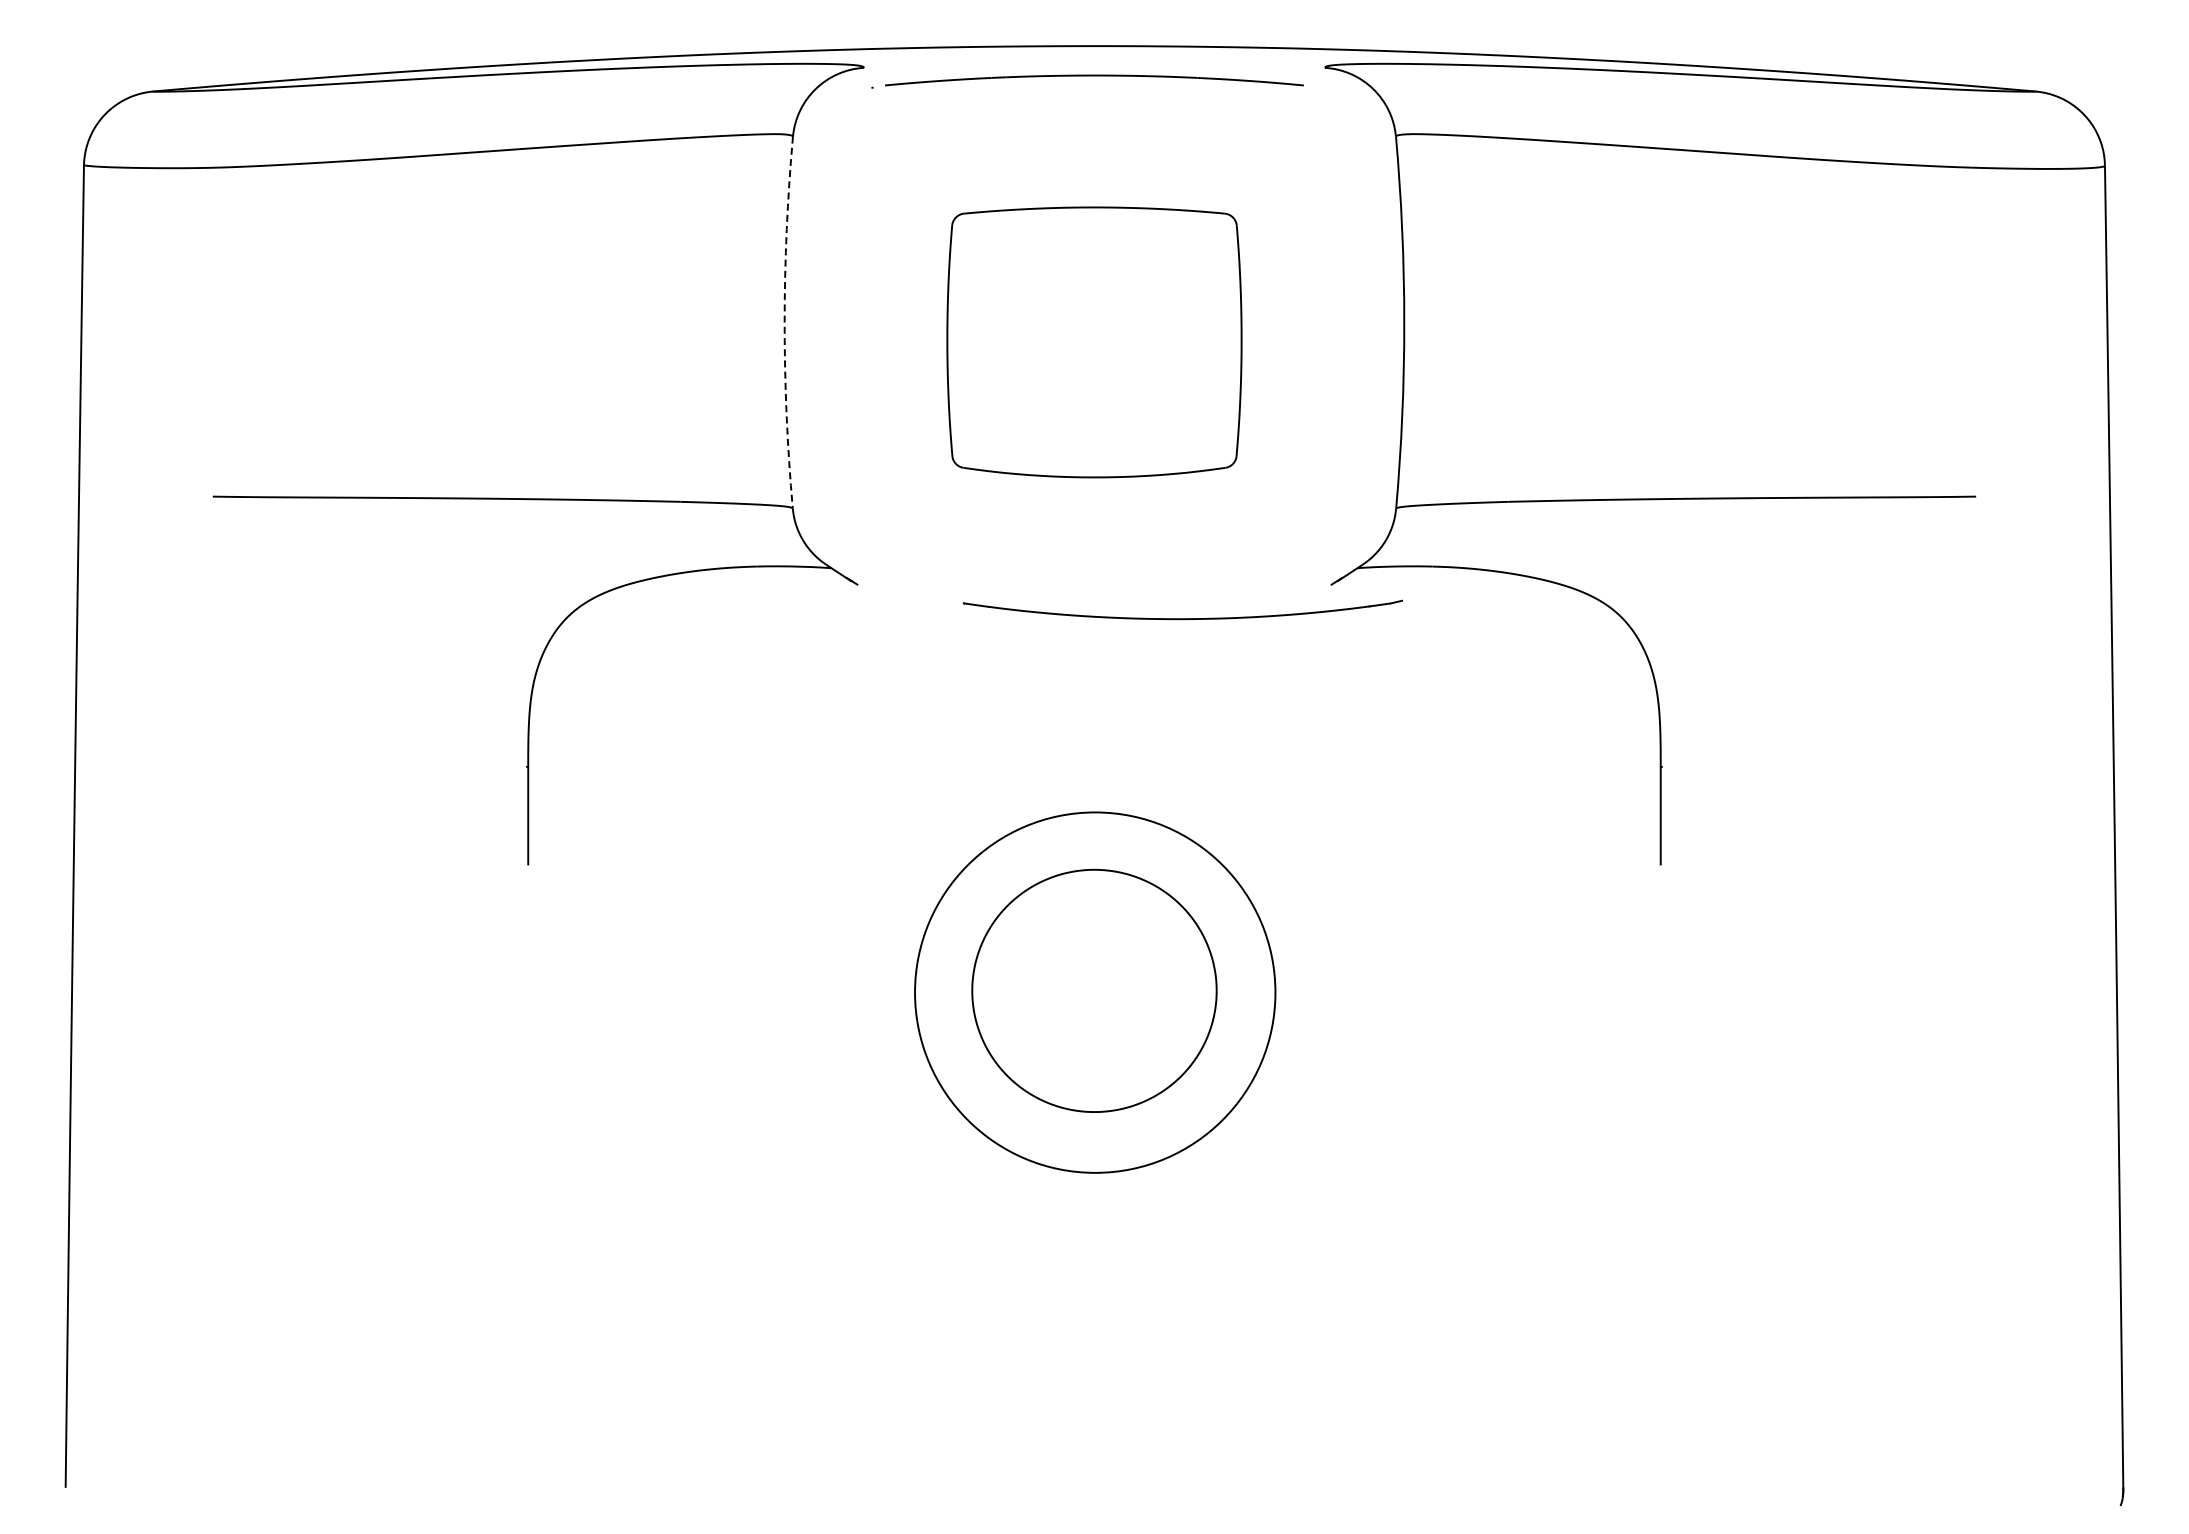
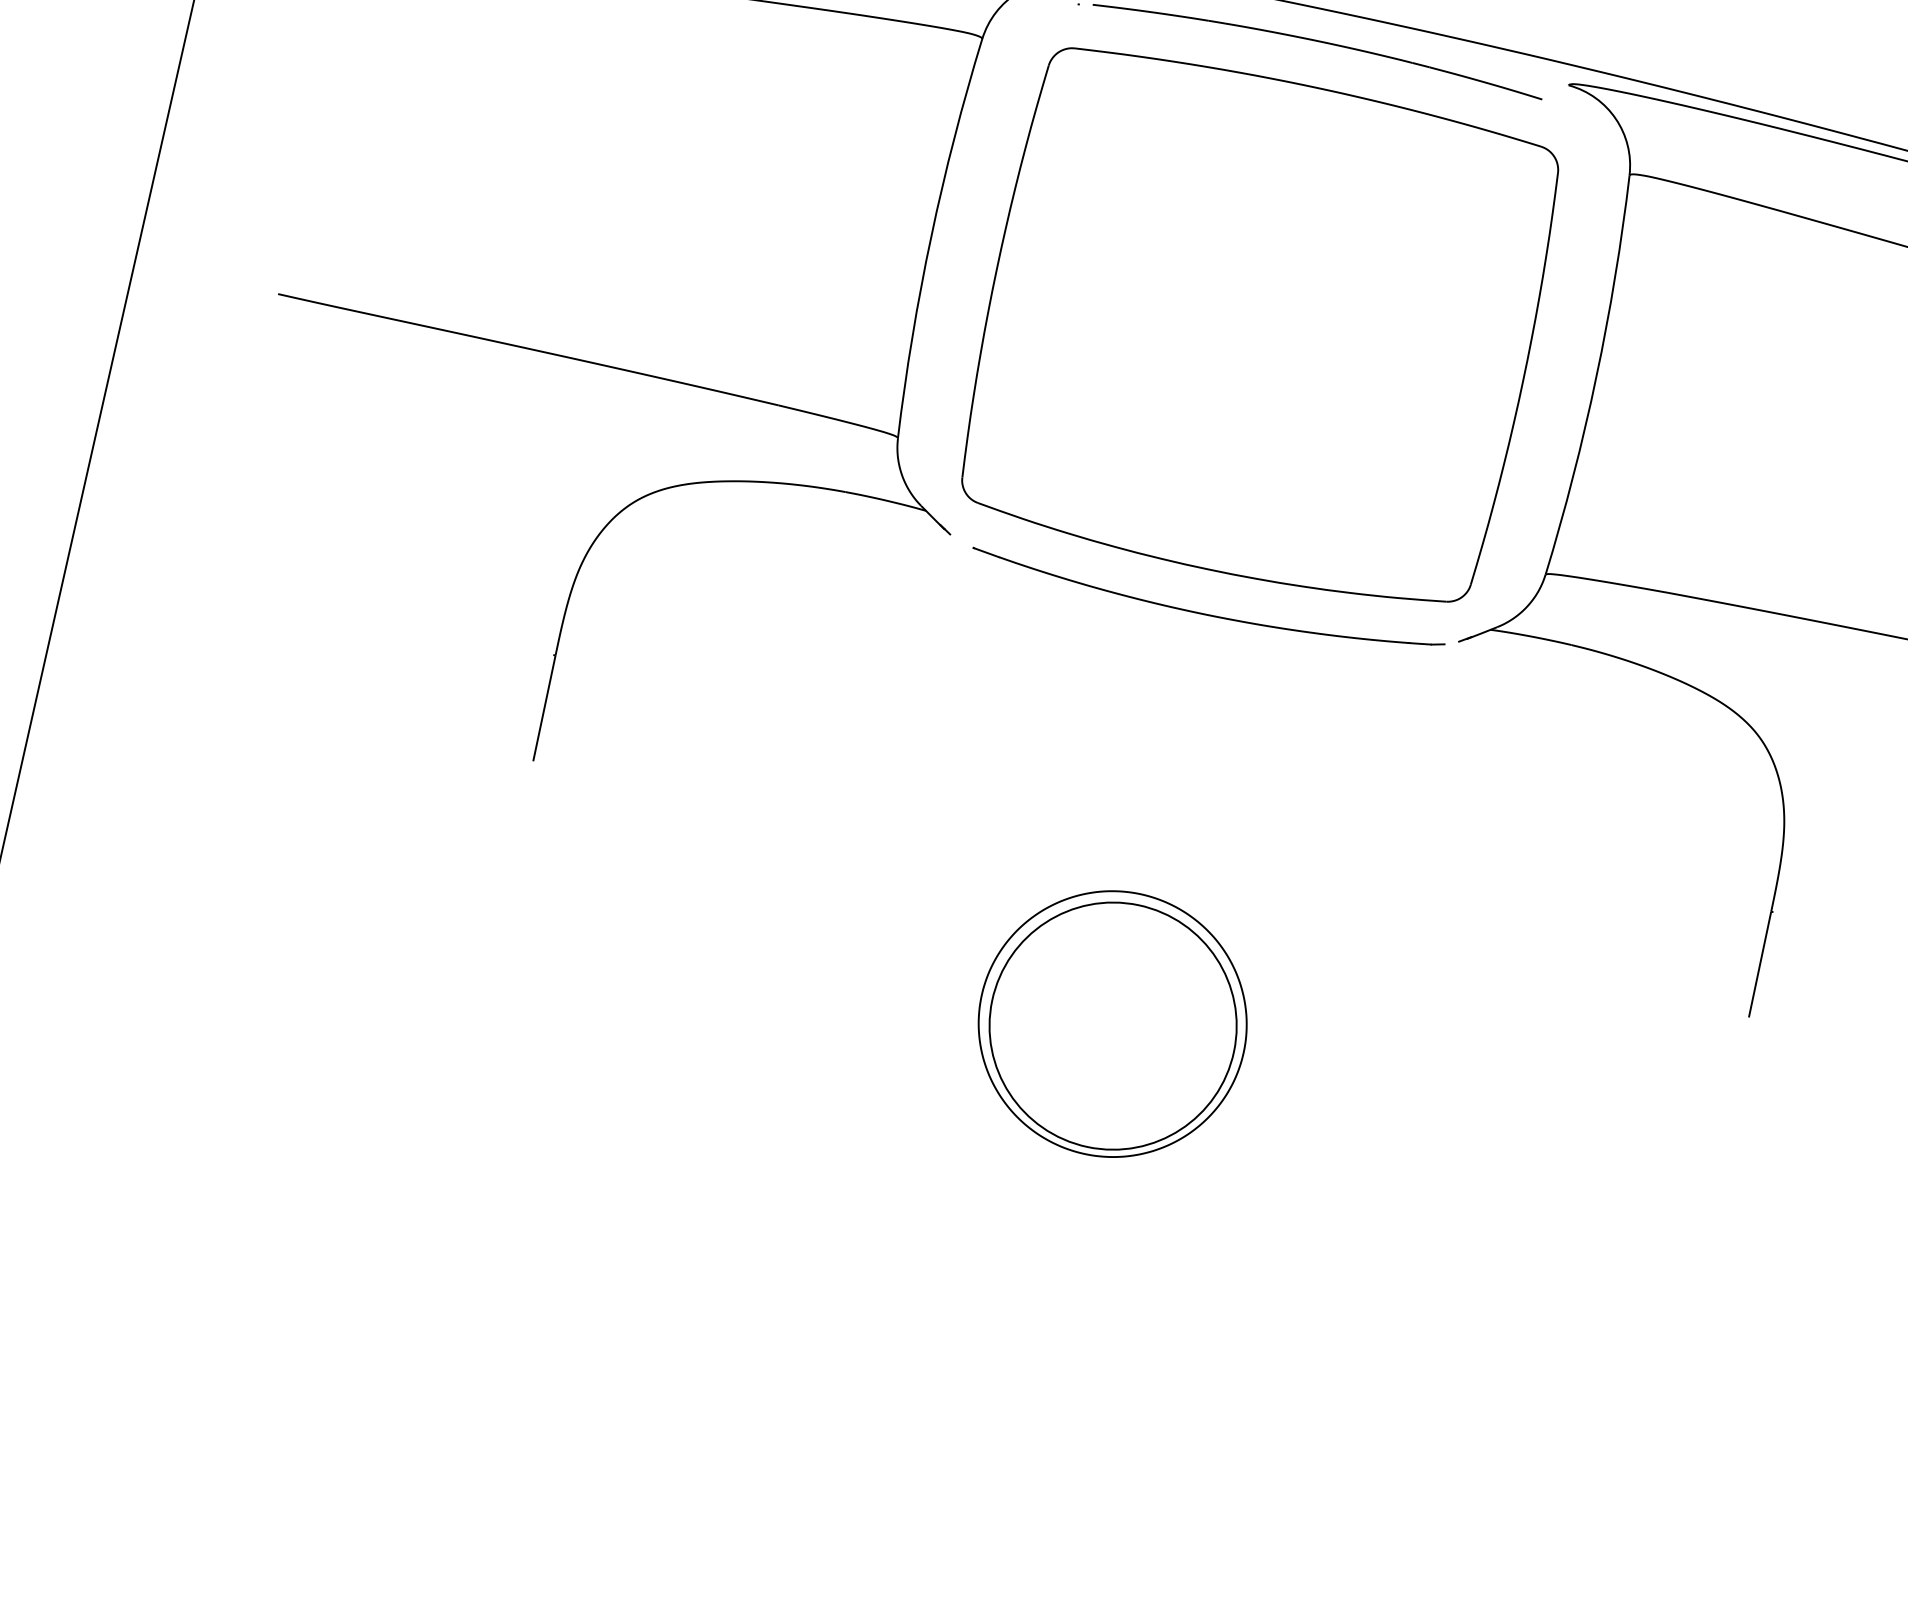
arc: (784, 322) -> (931, 236), dashed -> solid
part: (1094, 342) -> (1259, 328), size x1.67
part: (1182, 618) -> (1204, 613), moved
circle: (1094, 992) -> (1112, 1025), size x0.62

